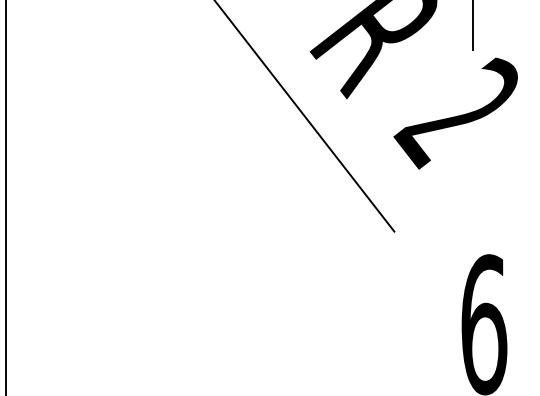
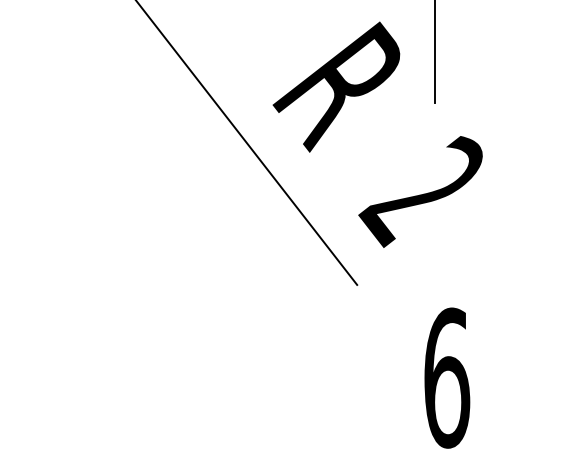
text: (455, 113) -> (420, 191), moved

